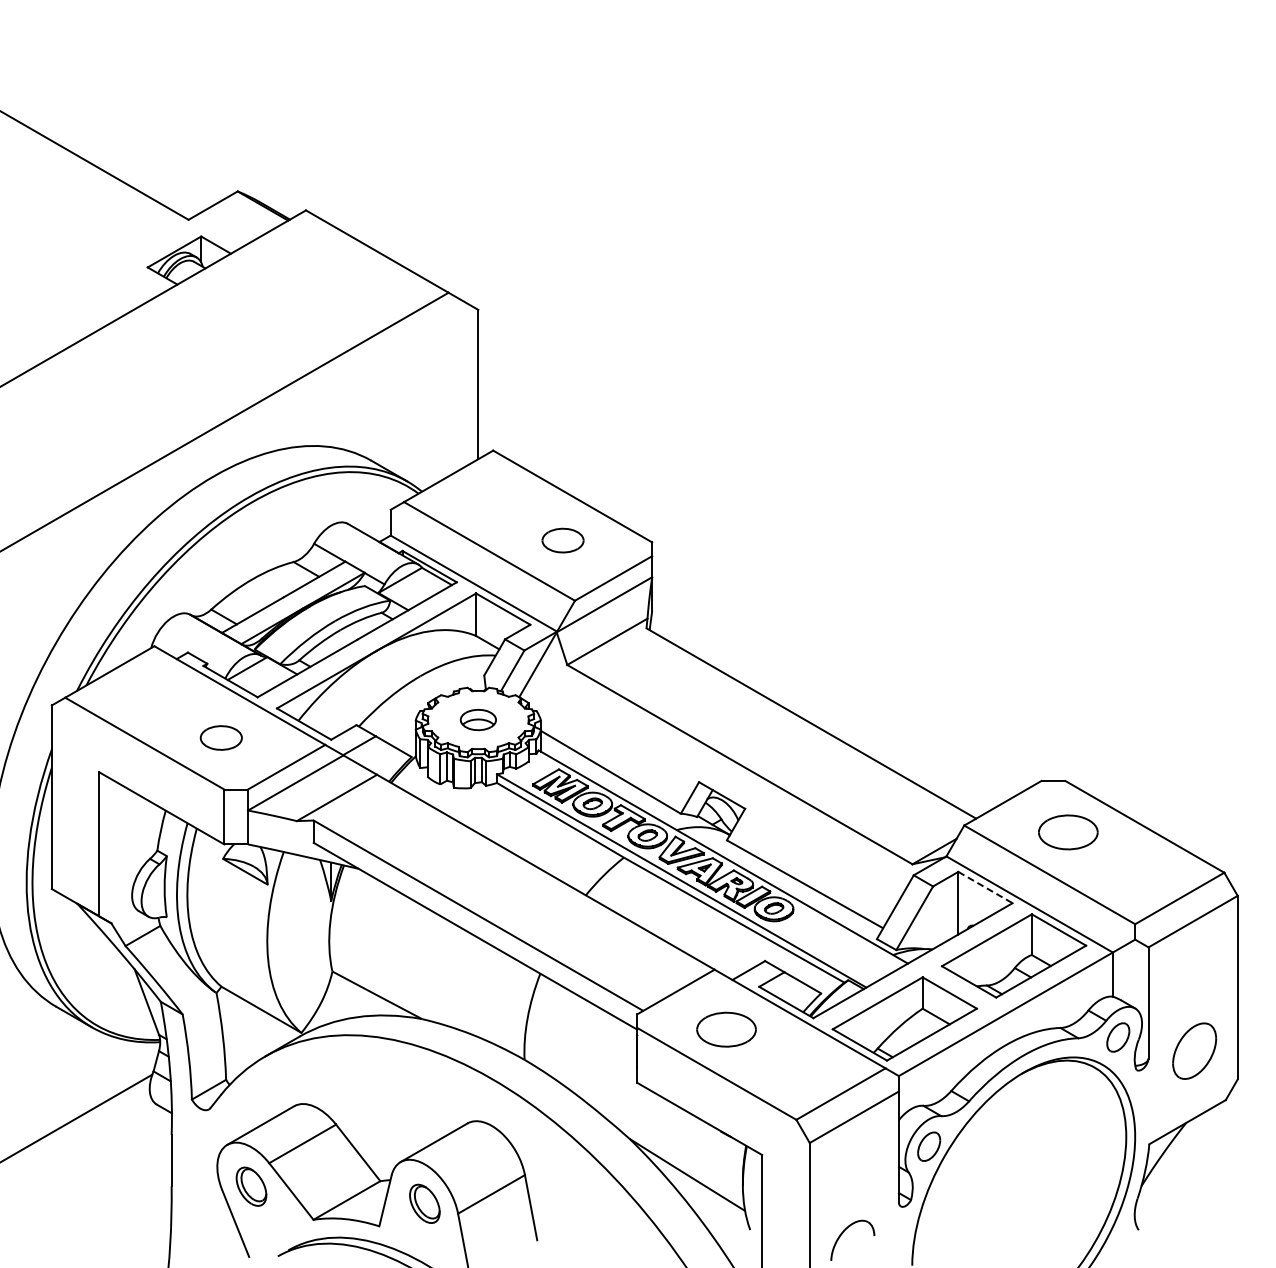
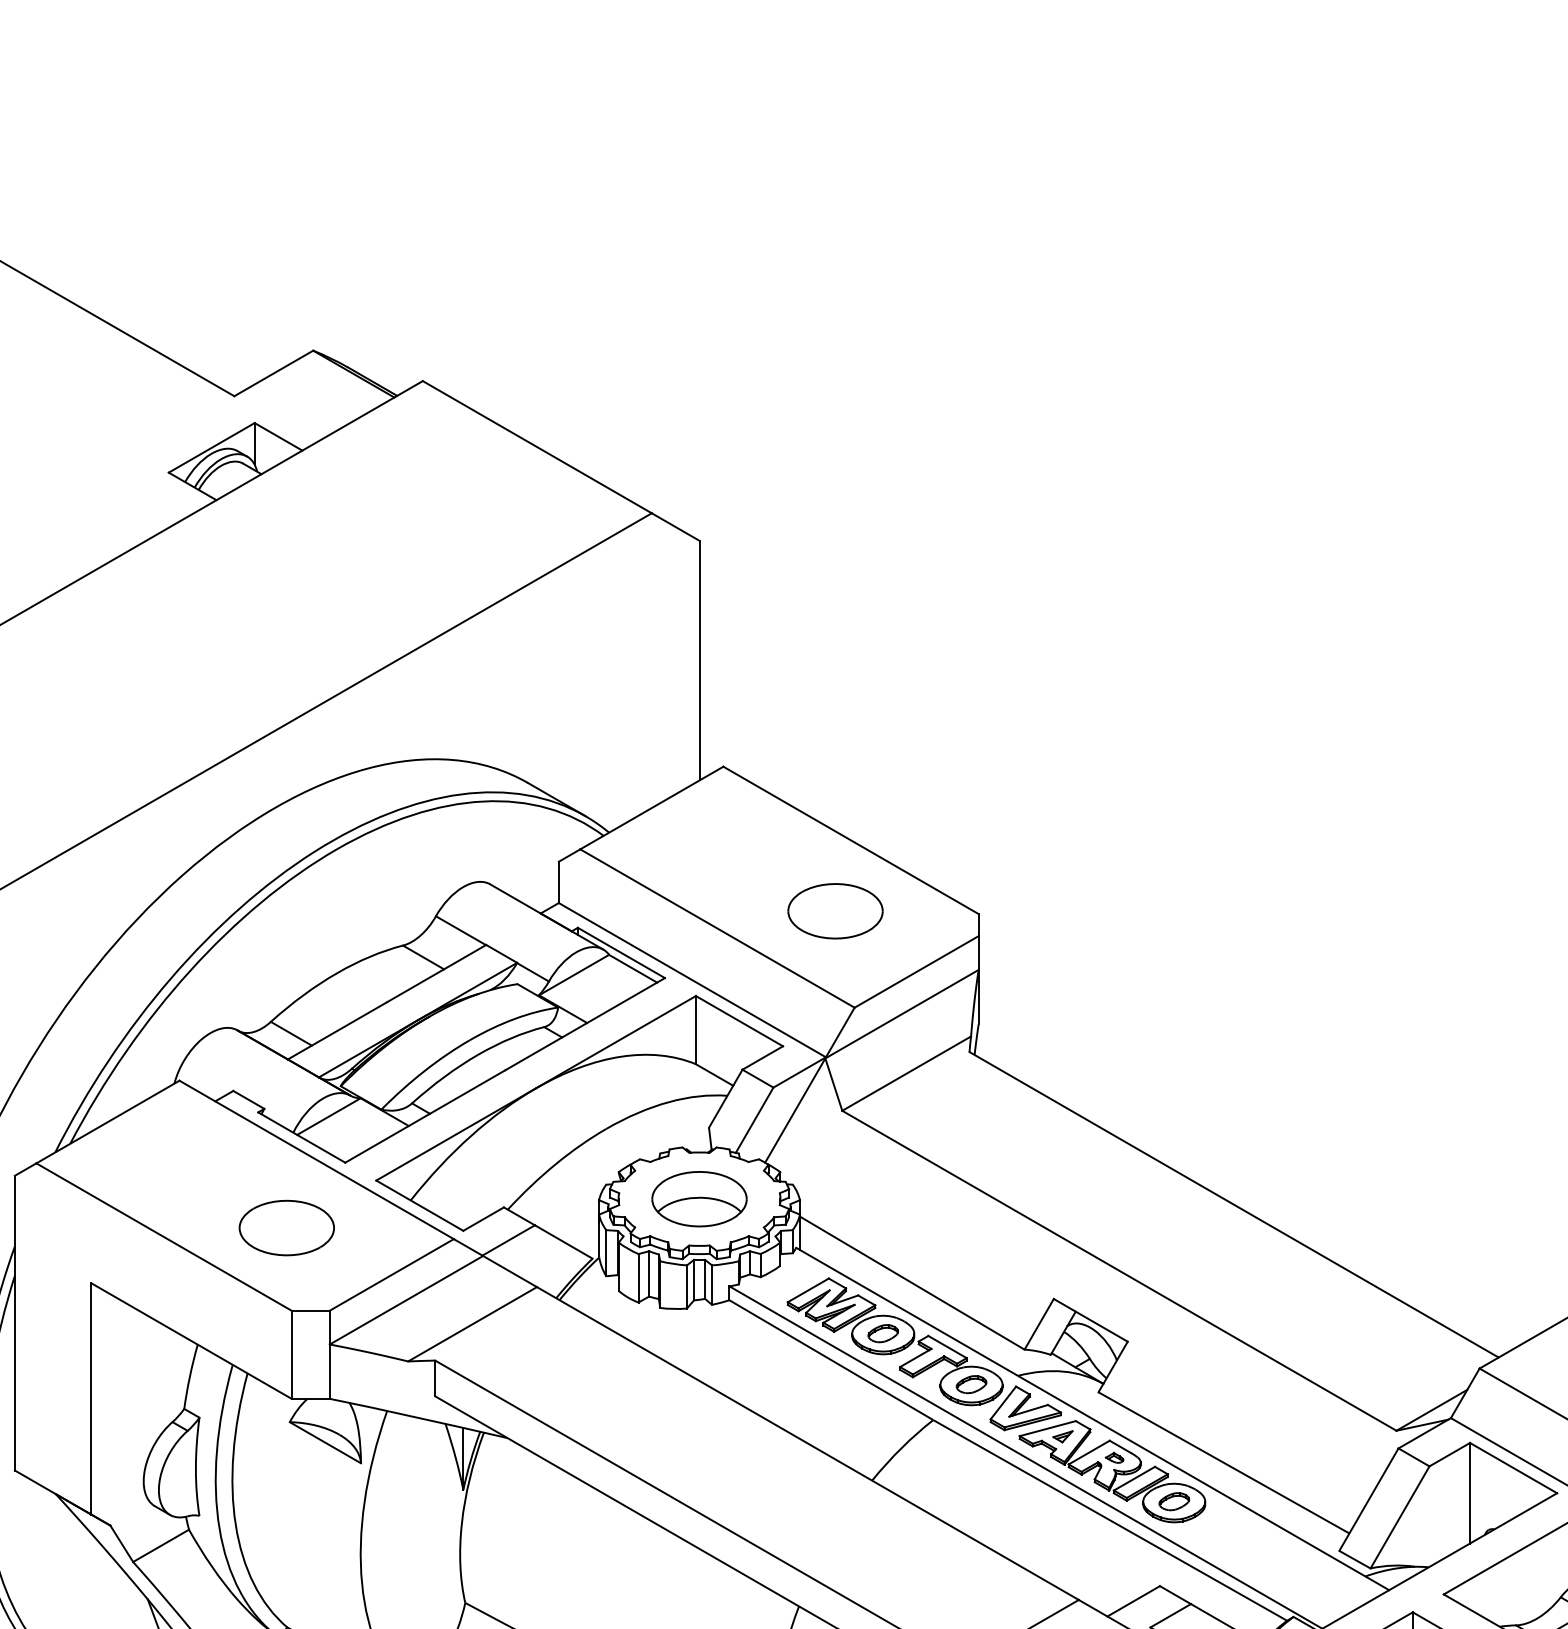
part: (562, 540) -> (834, 910), size x1.43
part: (478, 719) -> (699, 1198), size x1.67
part: (221, 737) -> (287, 1227), size x1.43
line: (985, 887) -> (1513, 1468), dashed -> solid

